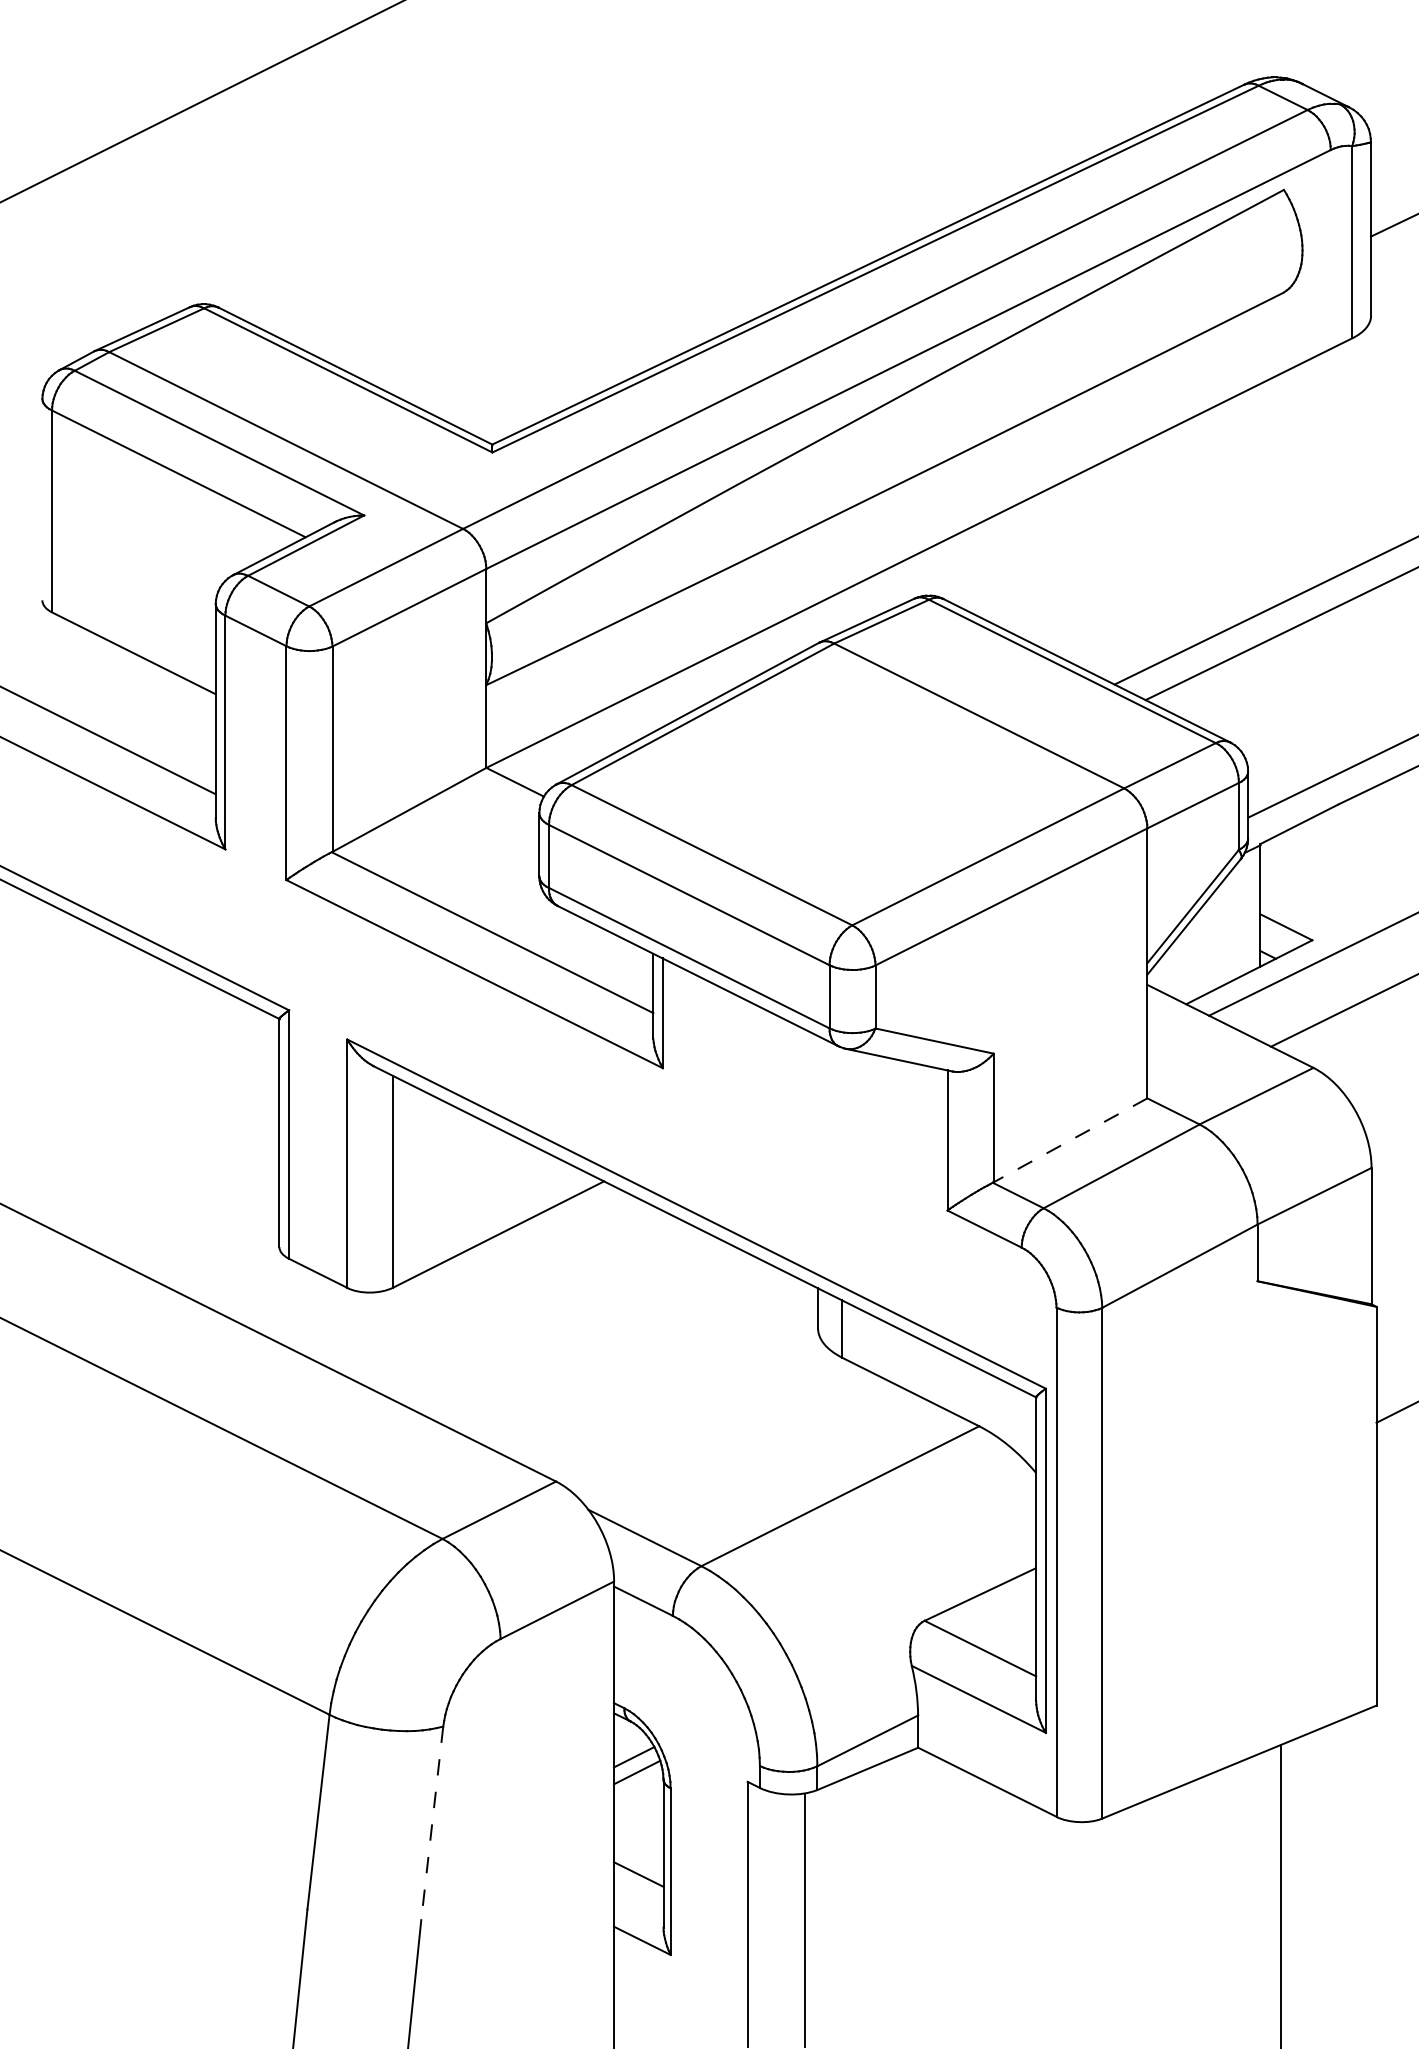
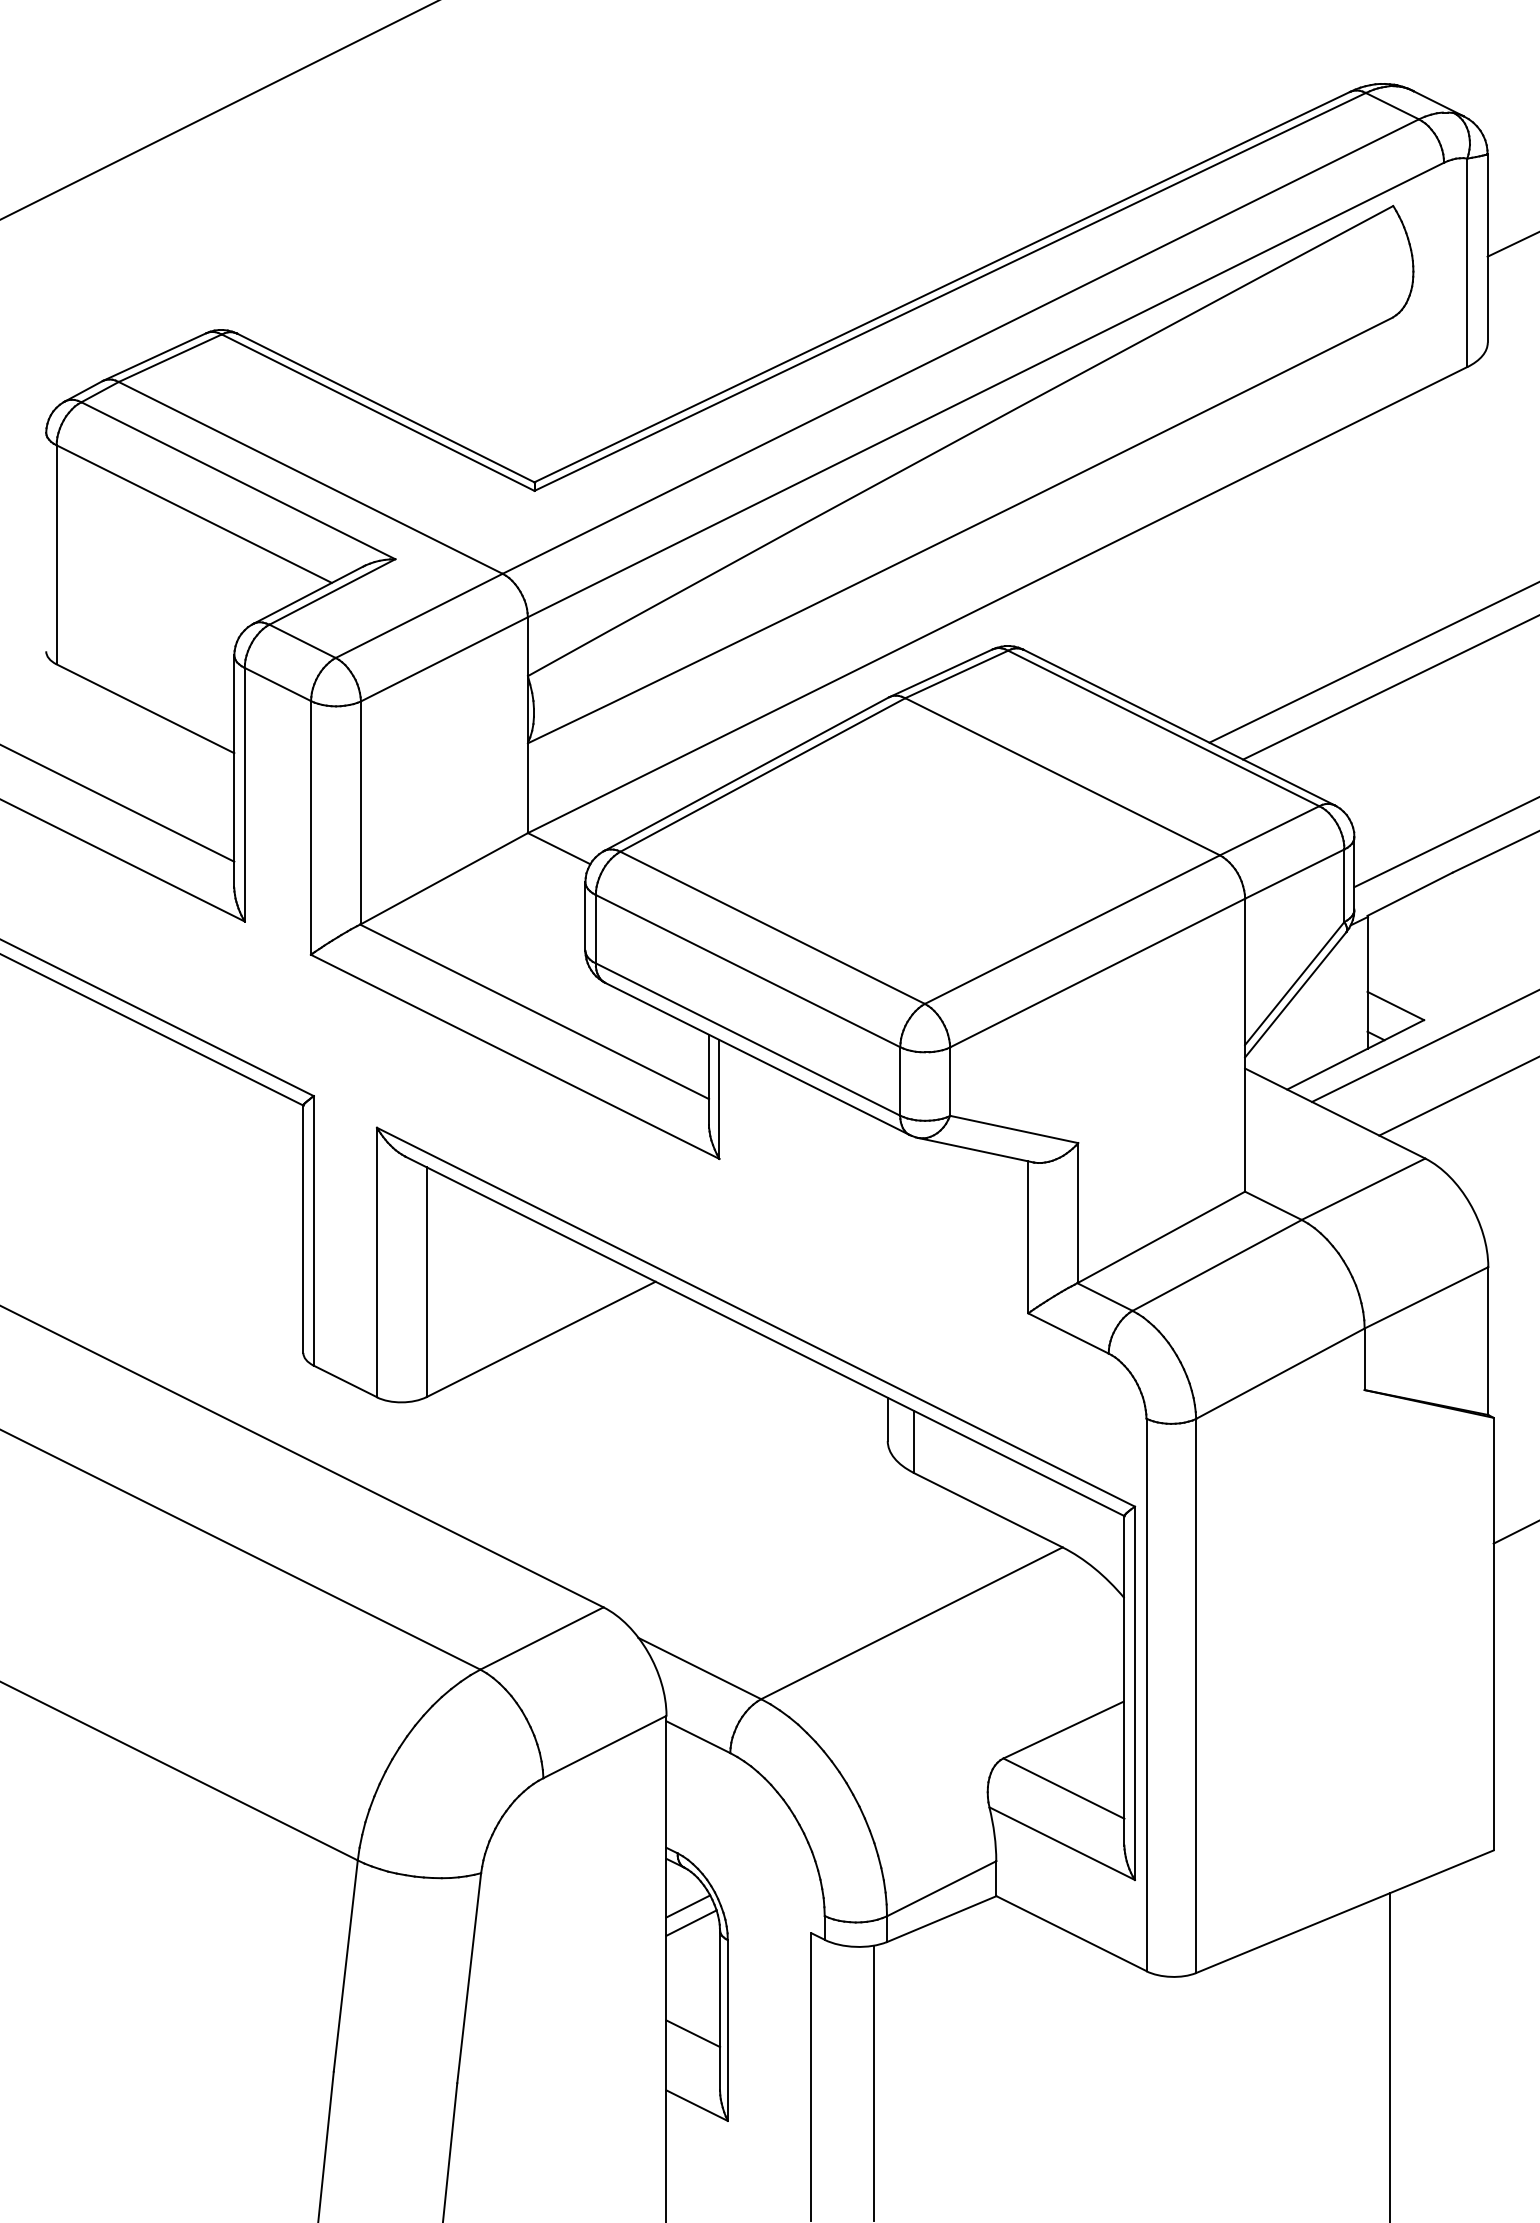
line: (1070, 1140) -> (1161, 1237), dashed -> solid
line: (432, 1823) -> (469, 1978), dashed -> solid

